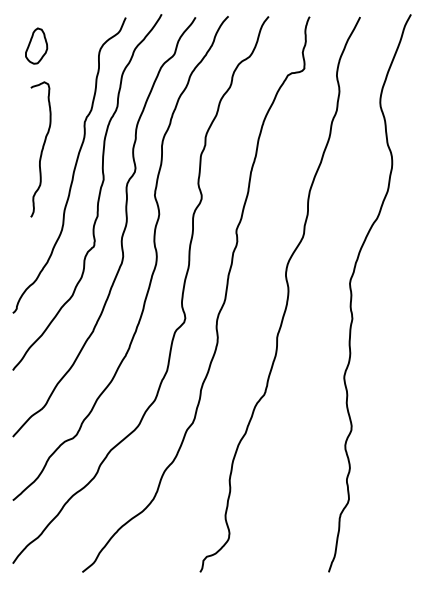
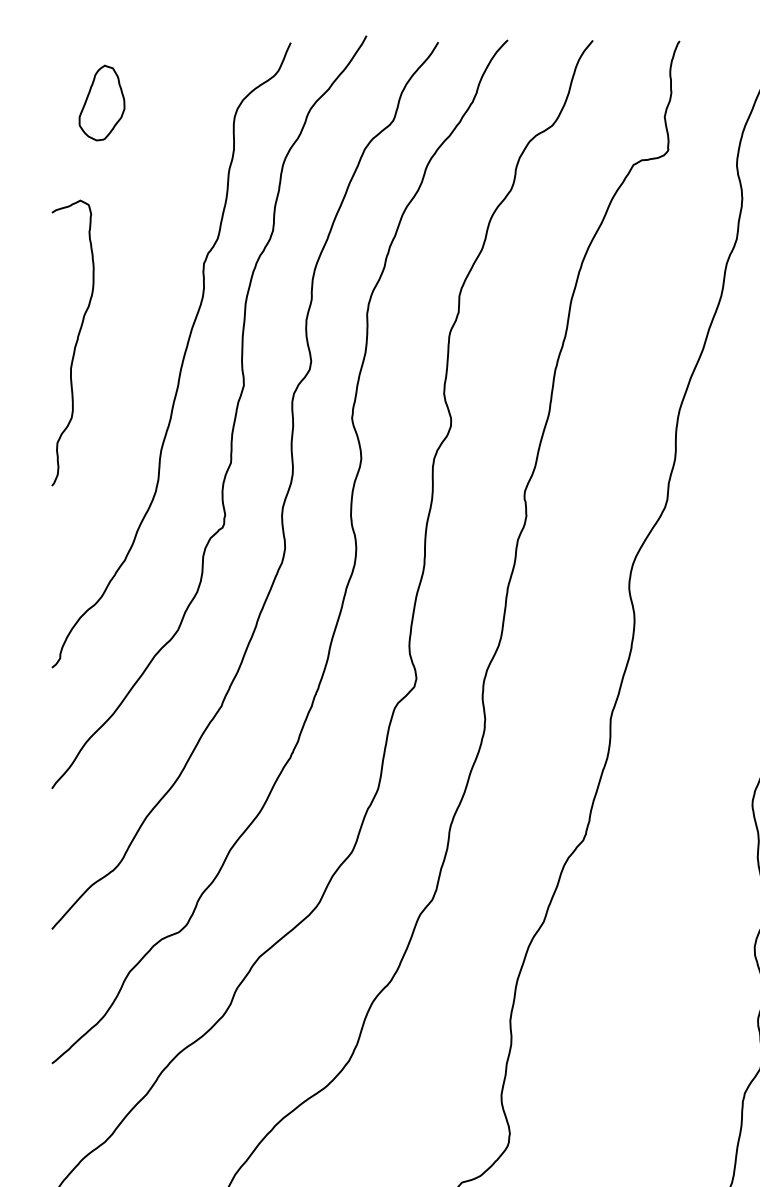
curve: (41, 149) -> (74, 342), moved

